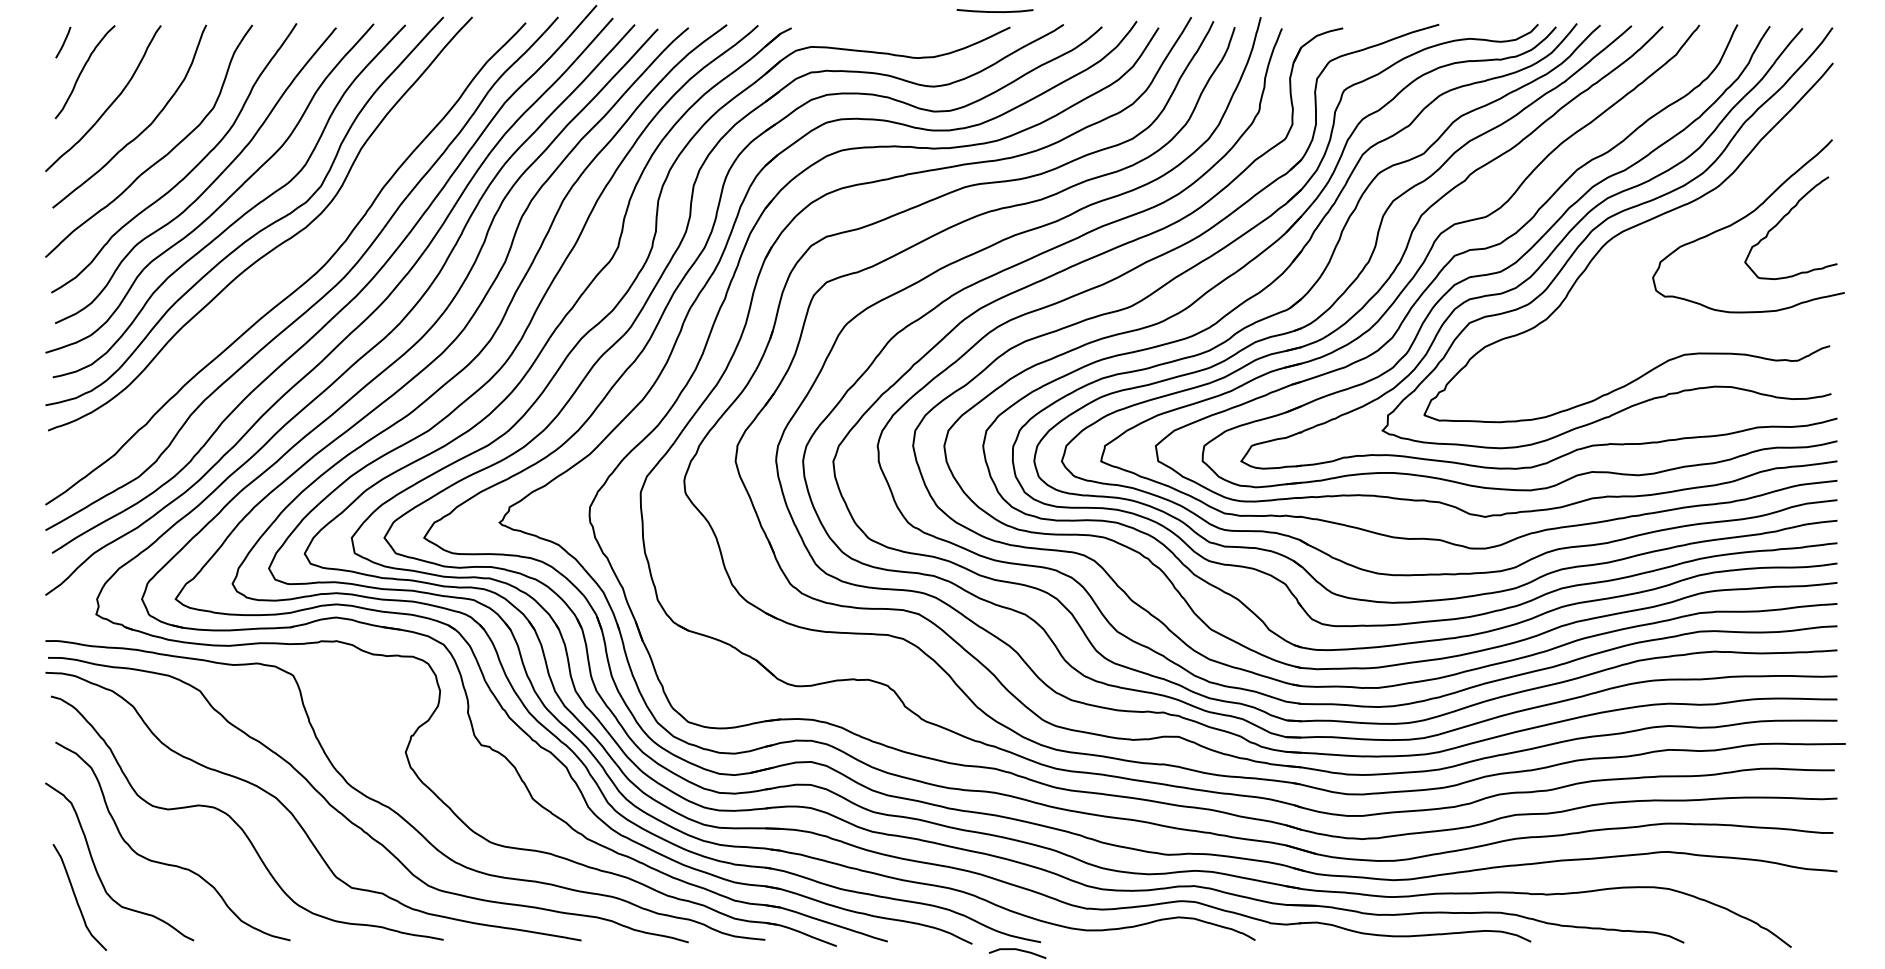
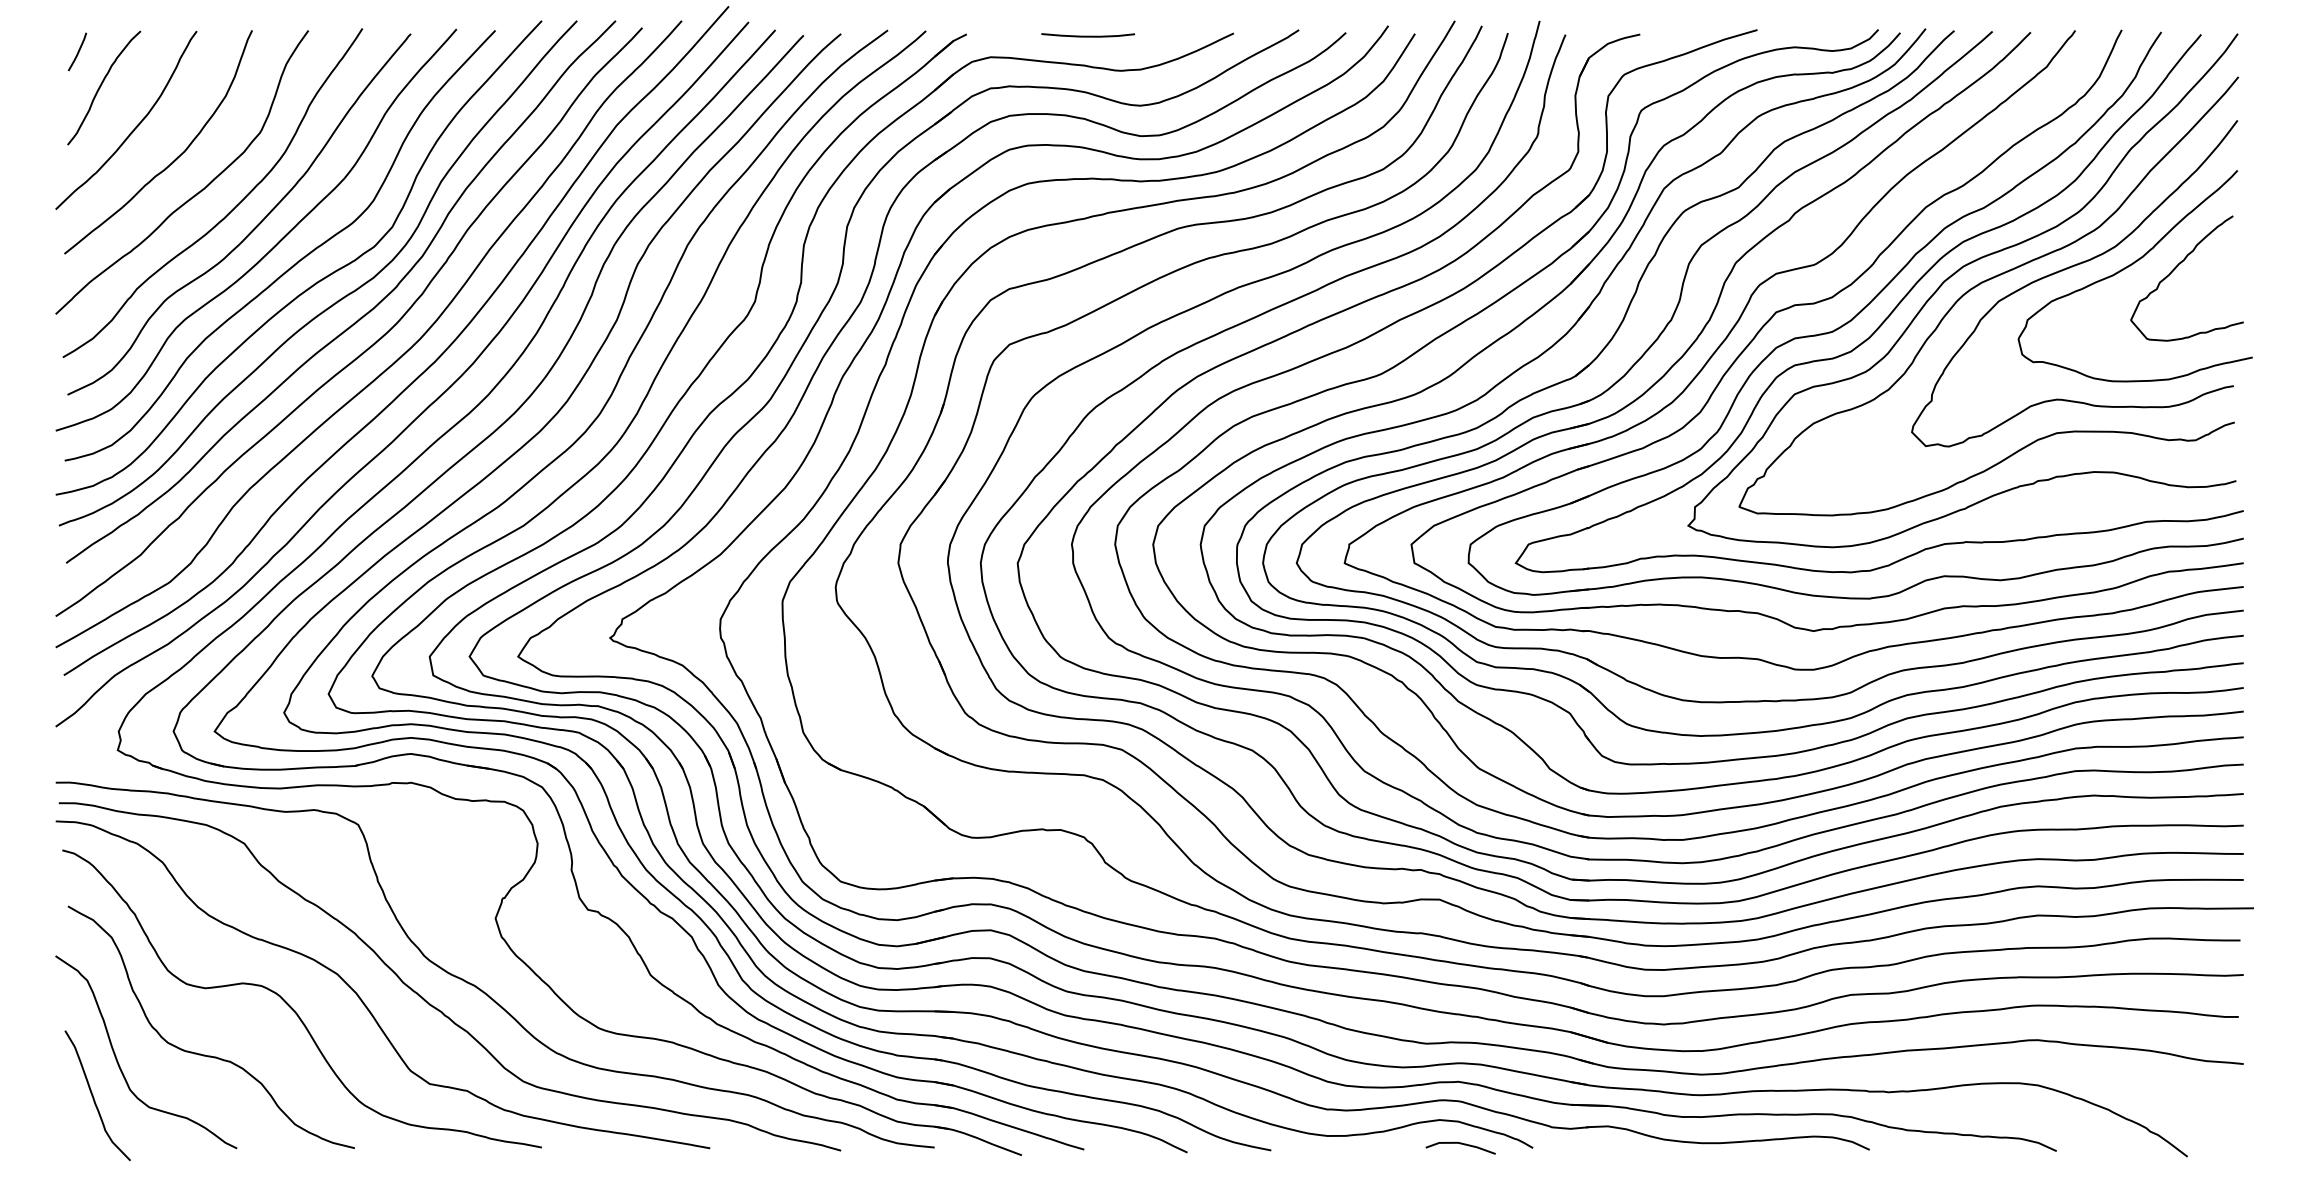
curve: (994, 11) -> (1087, 35), moved
curve: (1695, 219) -> (2070, 268), added
curve: (295, 259) -> (361, 316), added
line: (1017, 950) -> (1460, 1144), moved

